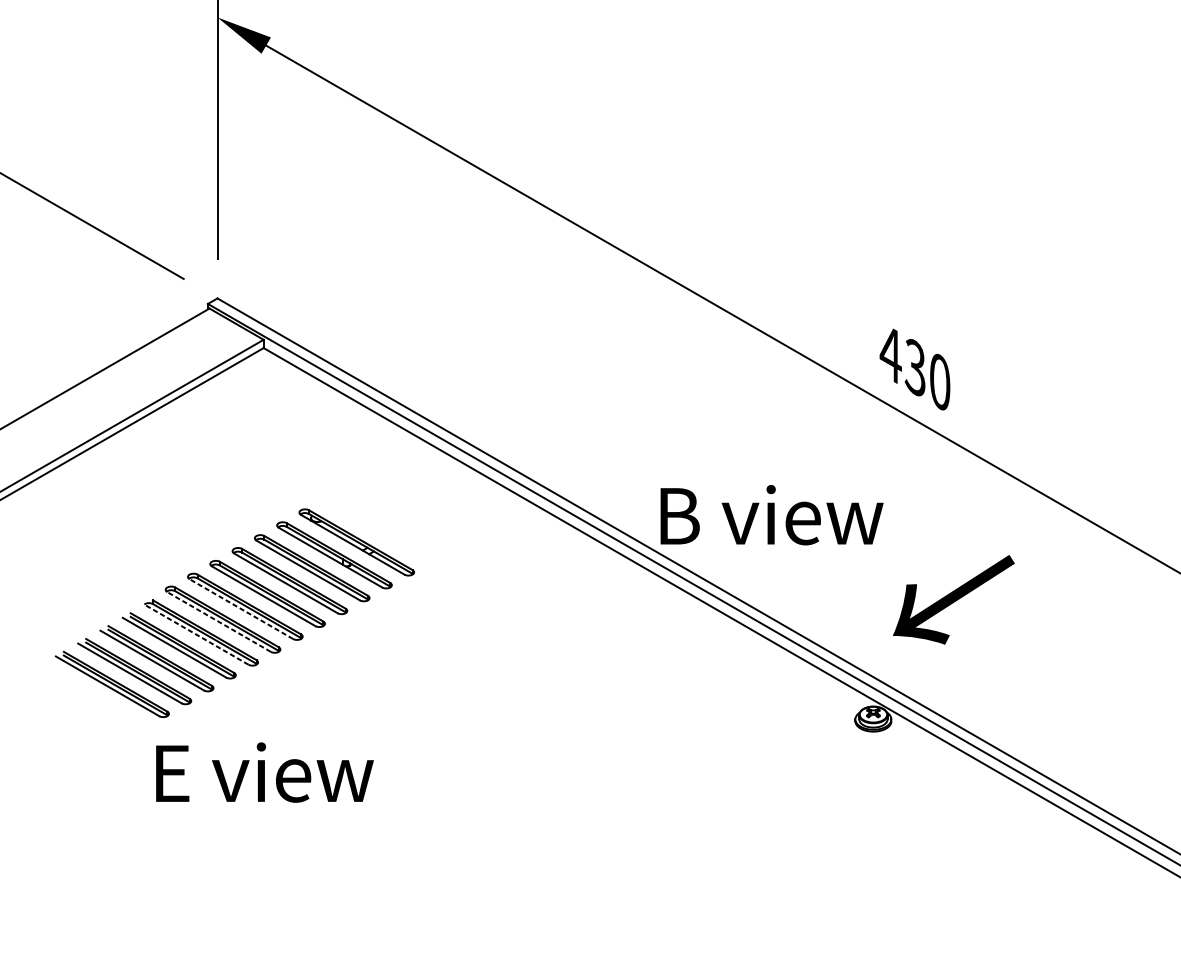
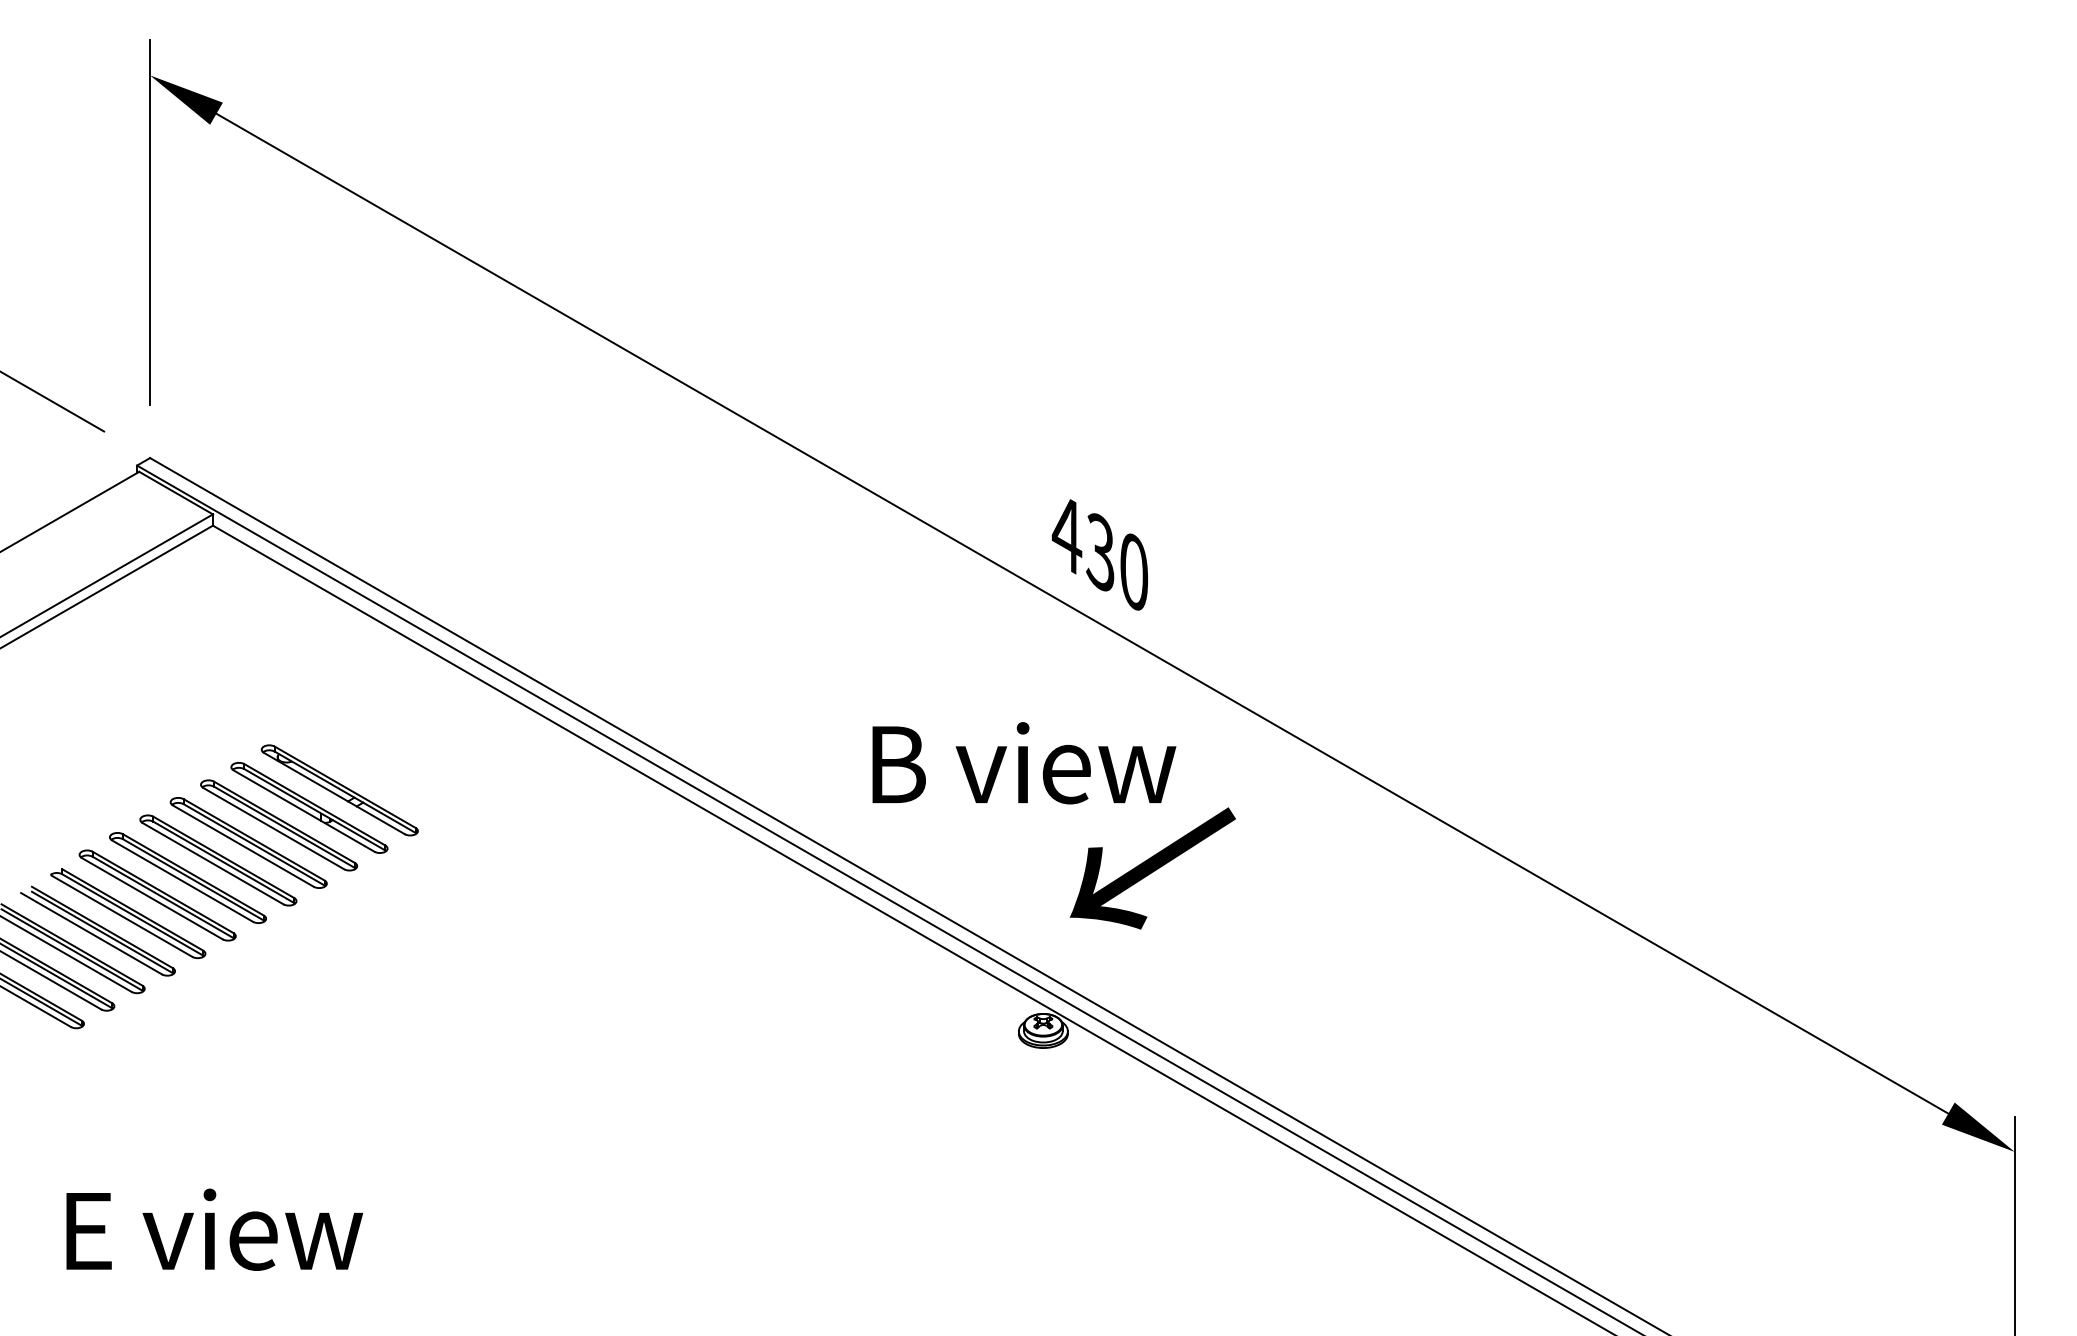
text: (772, 515) -> (1024, 763), moved
line: (241, 608) -> (182, 880), dashed -> solid
line: (218, 621) -> (151, 898), dashed -> solid
line: (196, 634) -> (121, 915), dashed -> solid
text: (264, 772) -> (214, 1229), moved

